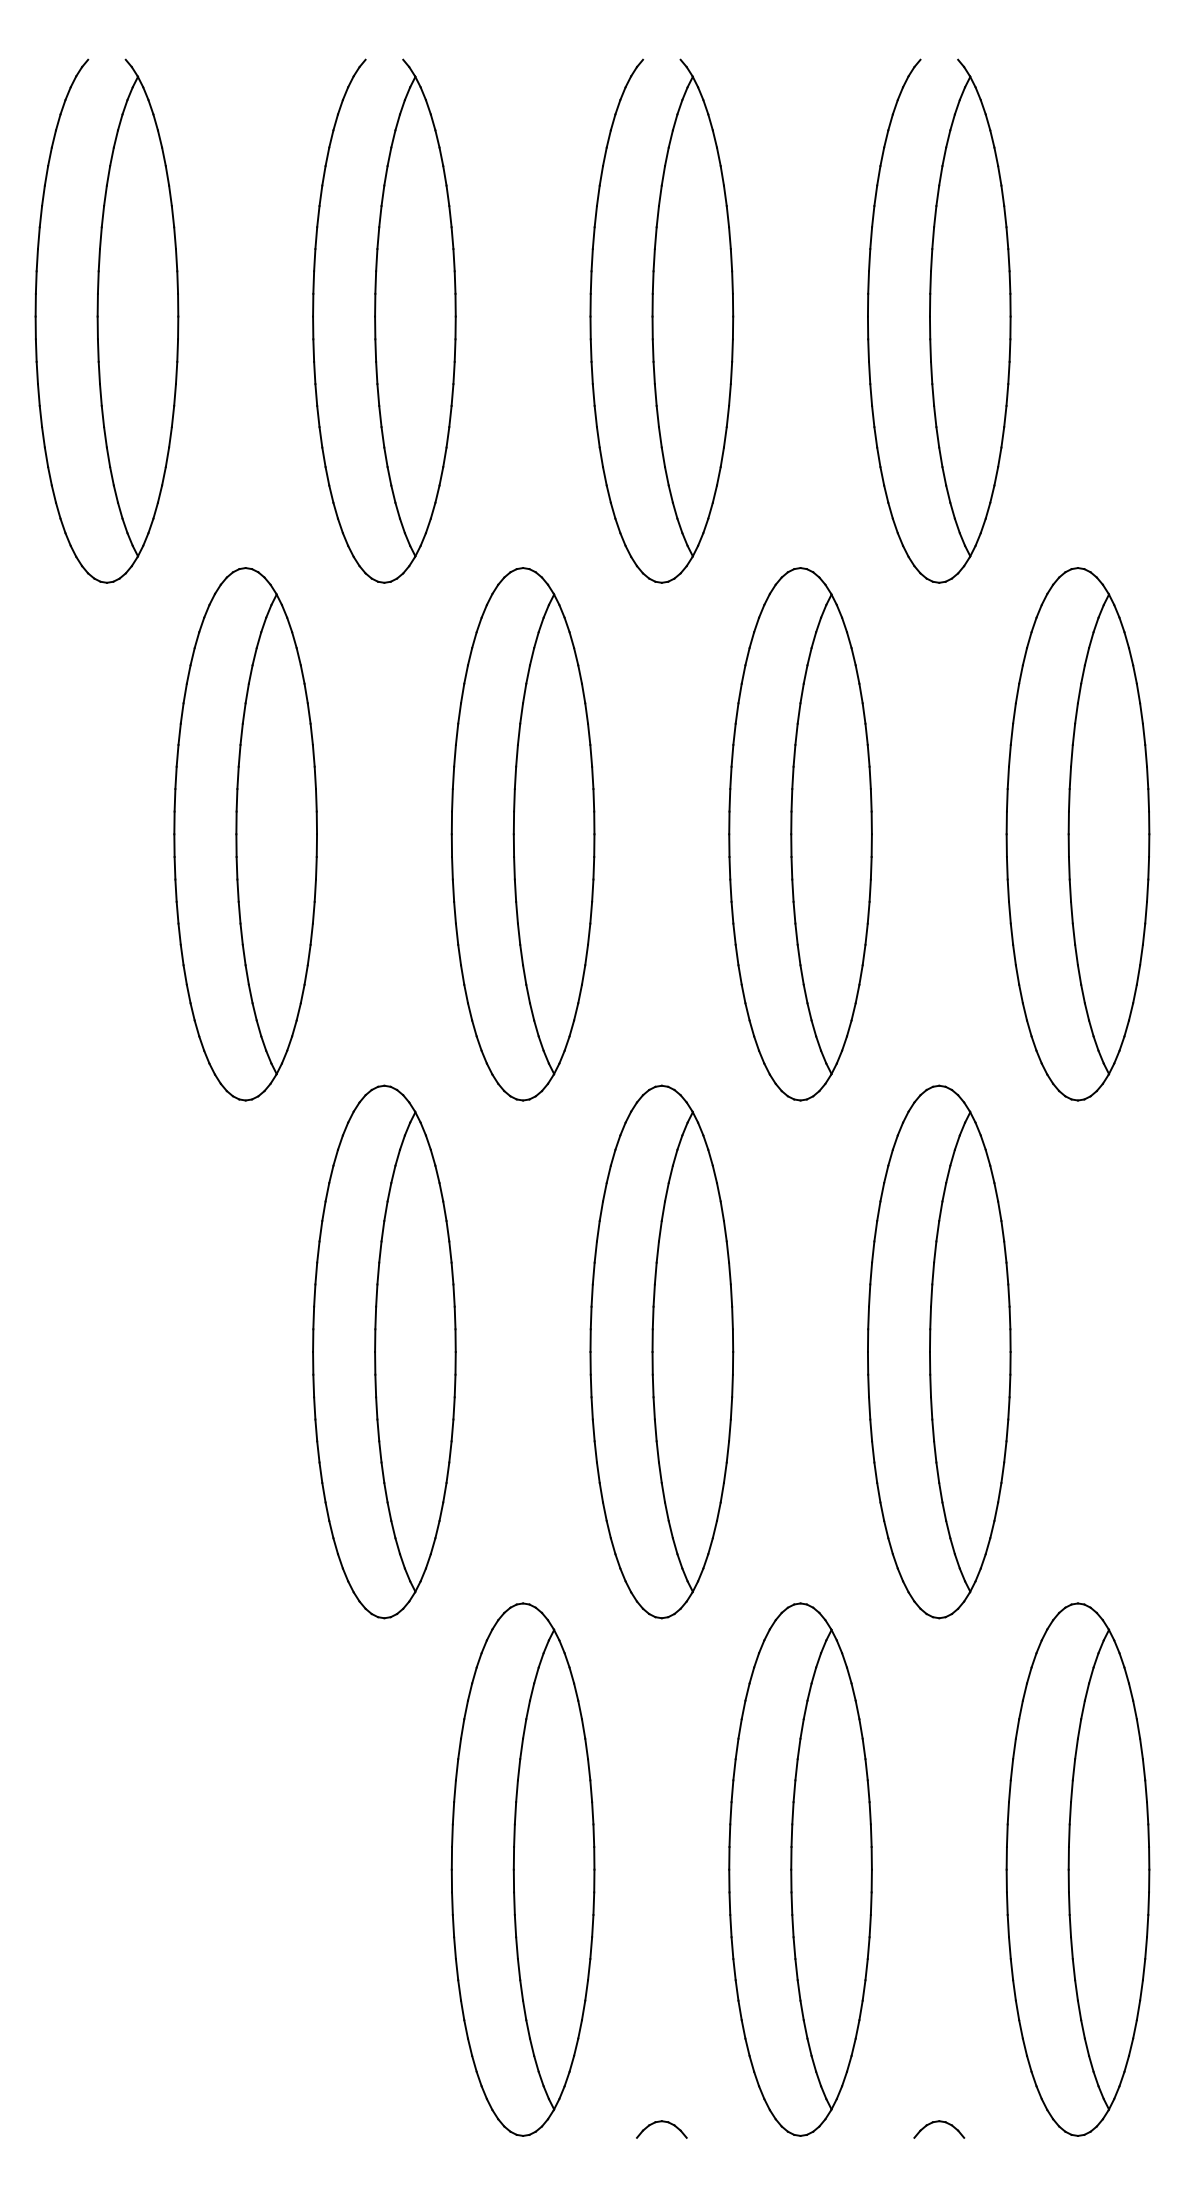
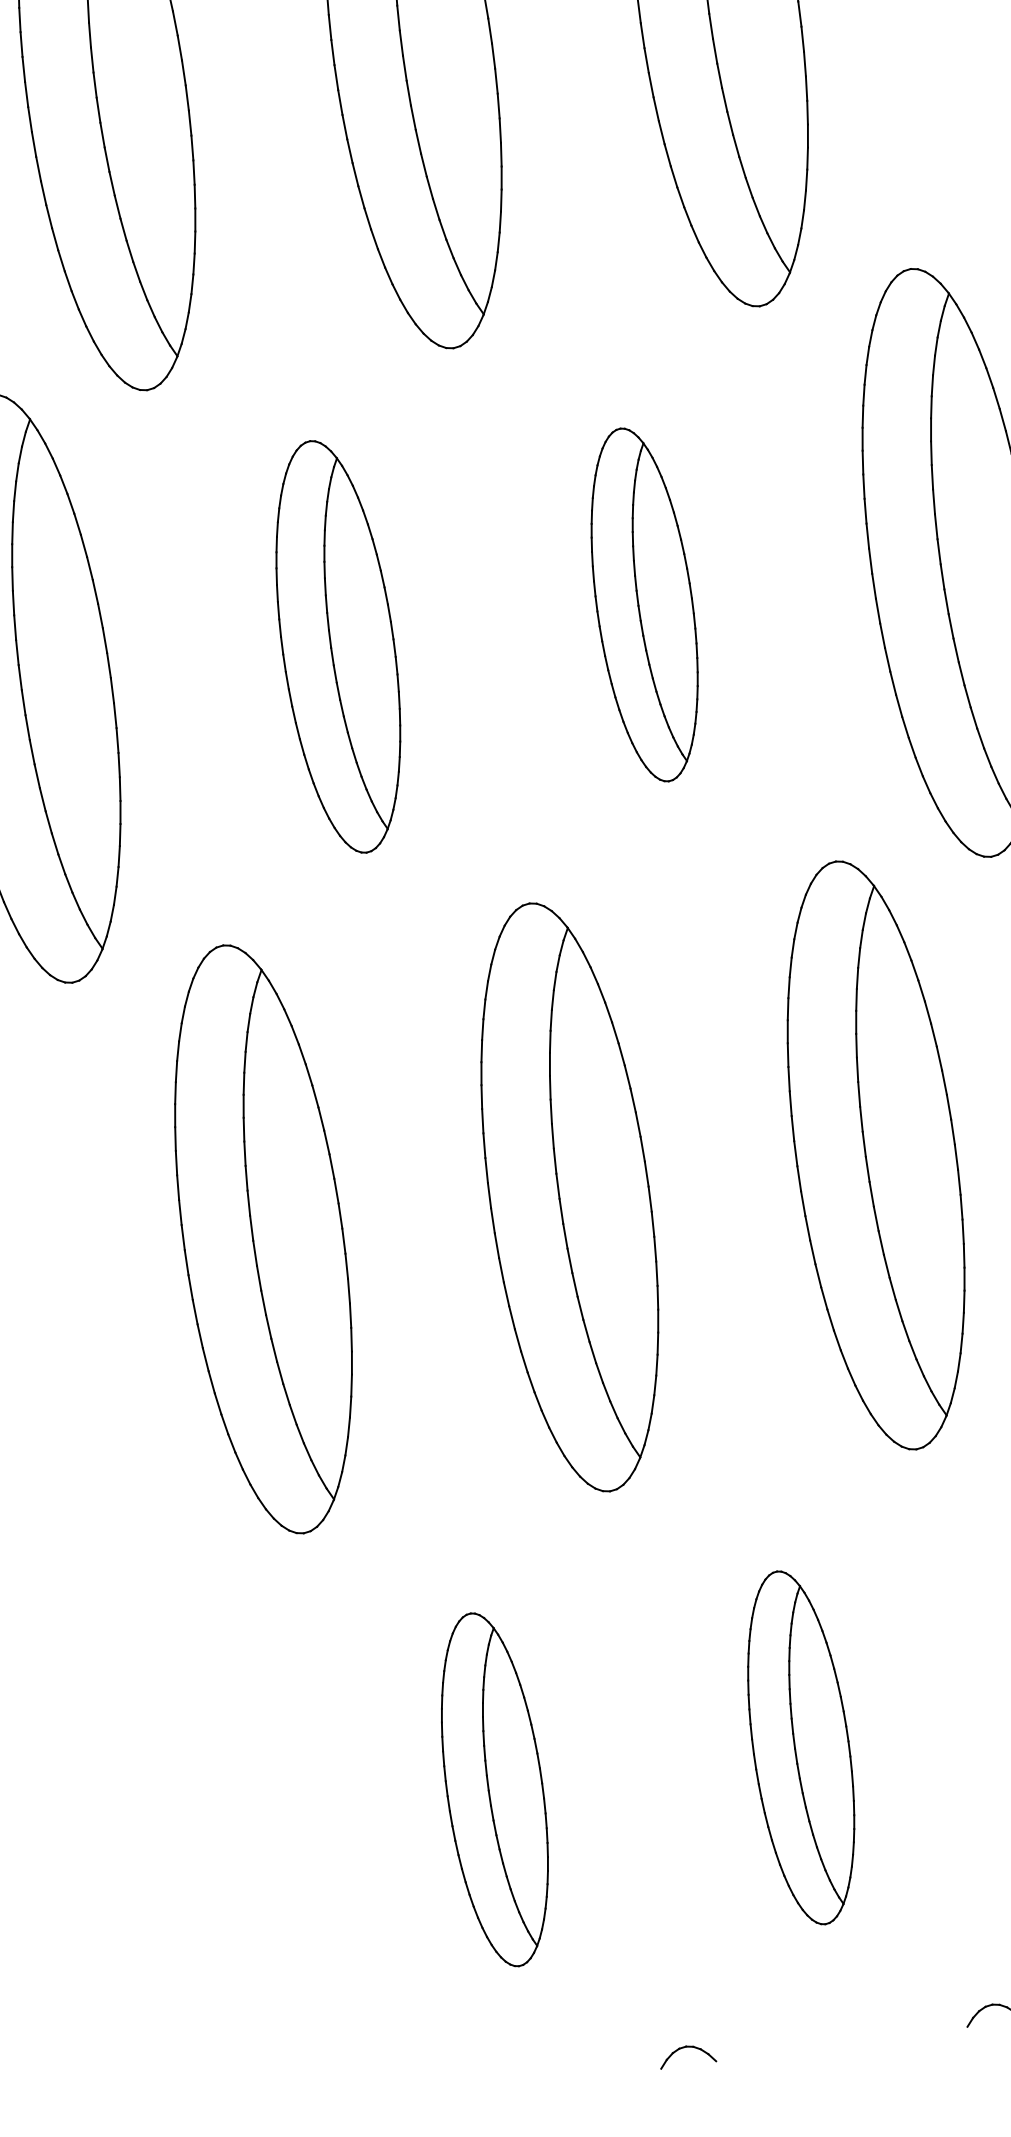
part: (522, 834) -> (337, 647), size x0.7
part: (800, 834) -> (644, 605), size x0.6
part: (522, 1869) -> (494, 1789), size x0.6
part: (800, 1869) -> (801, 1747), size x0.6

